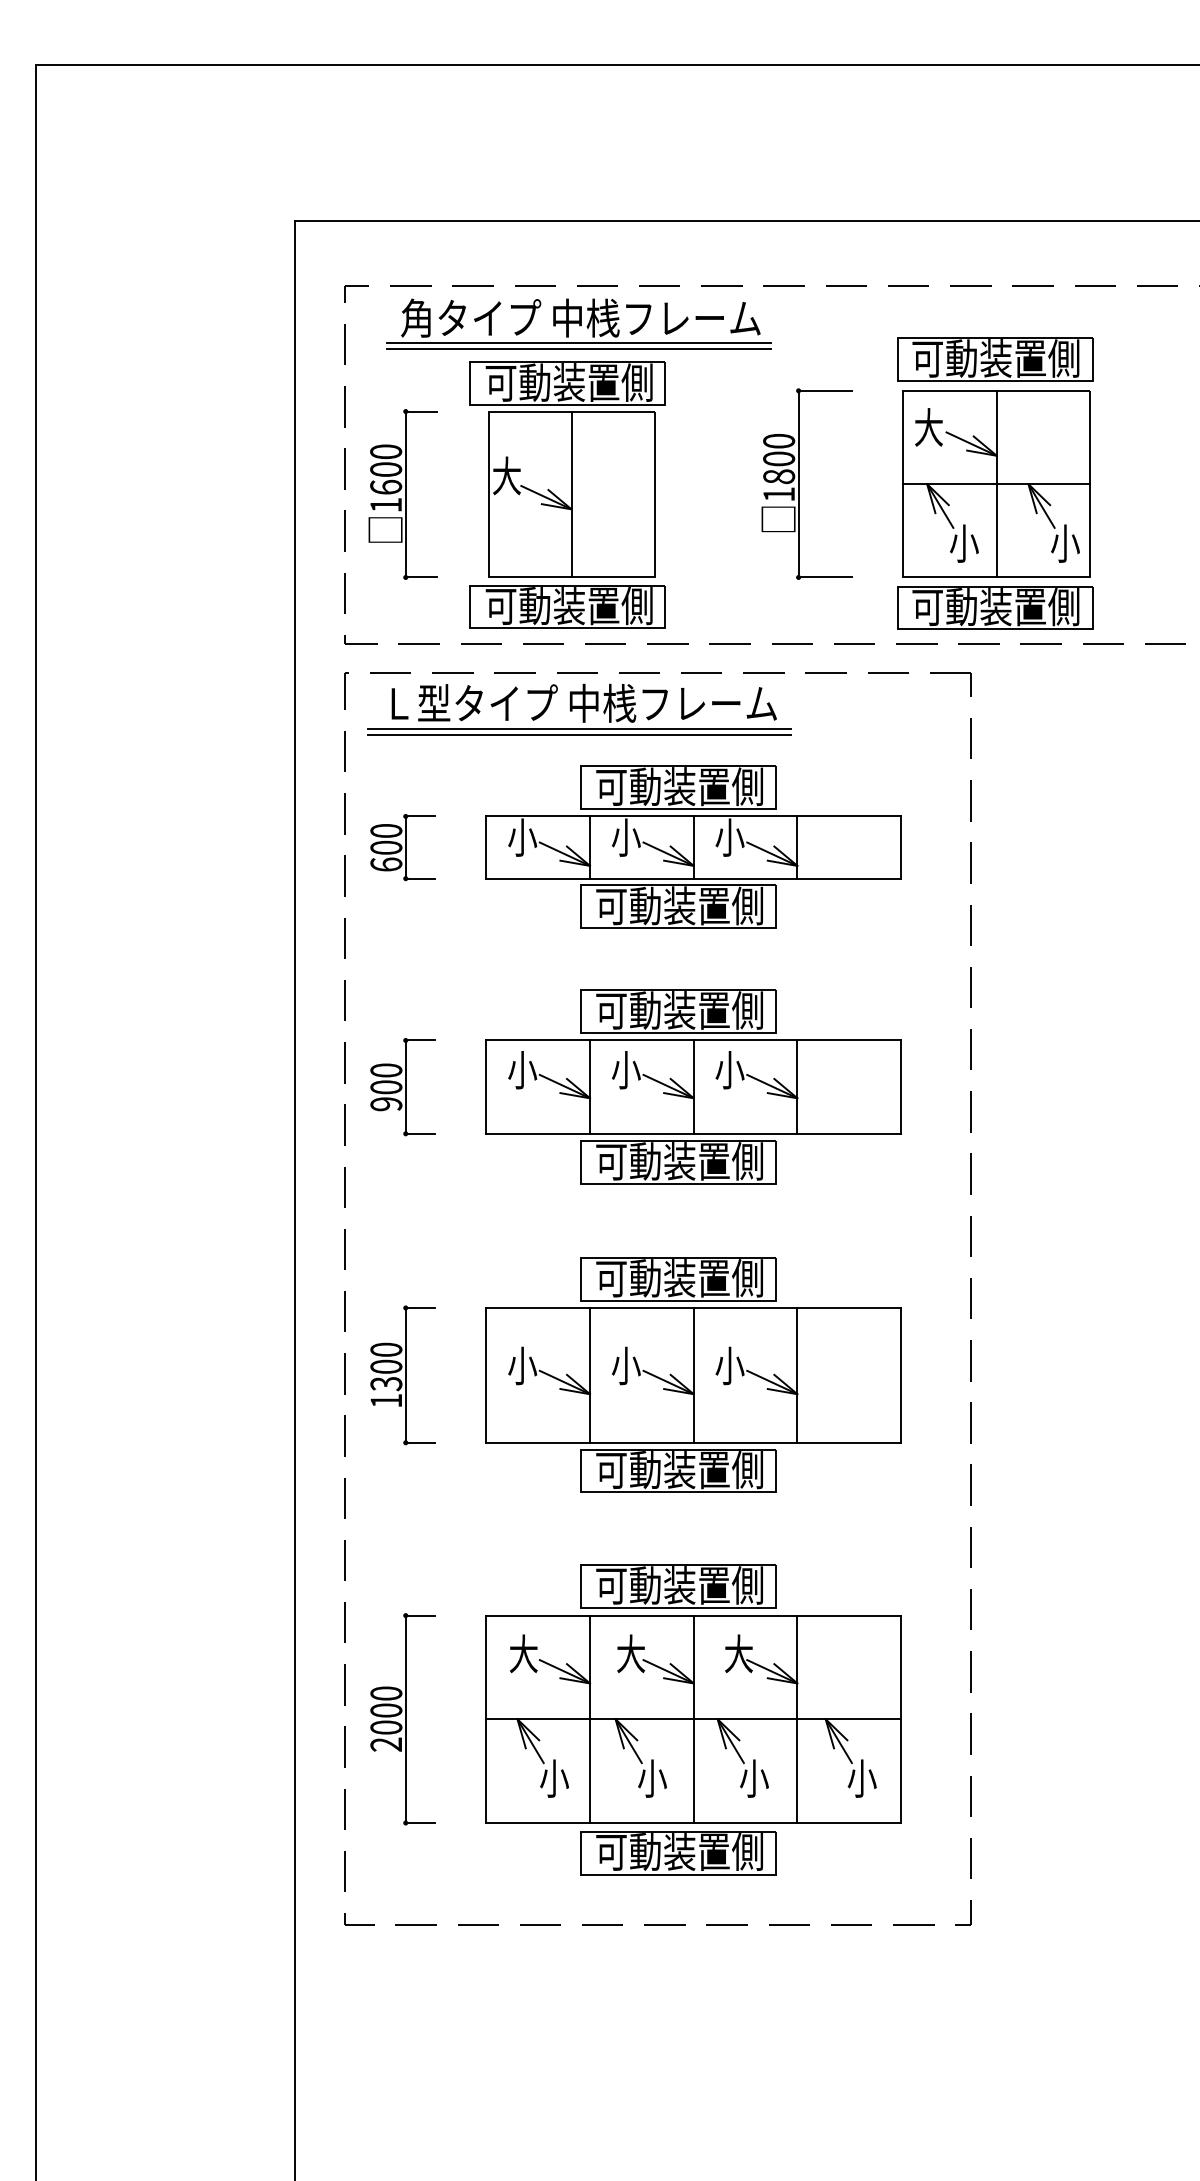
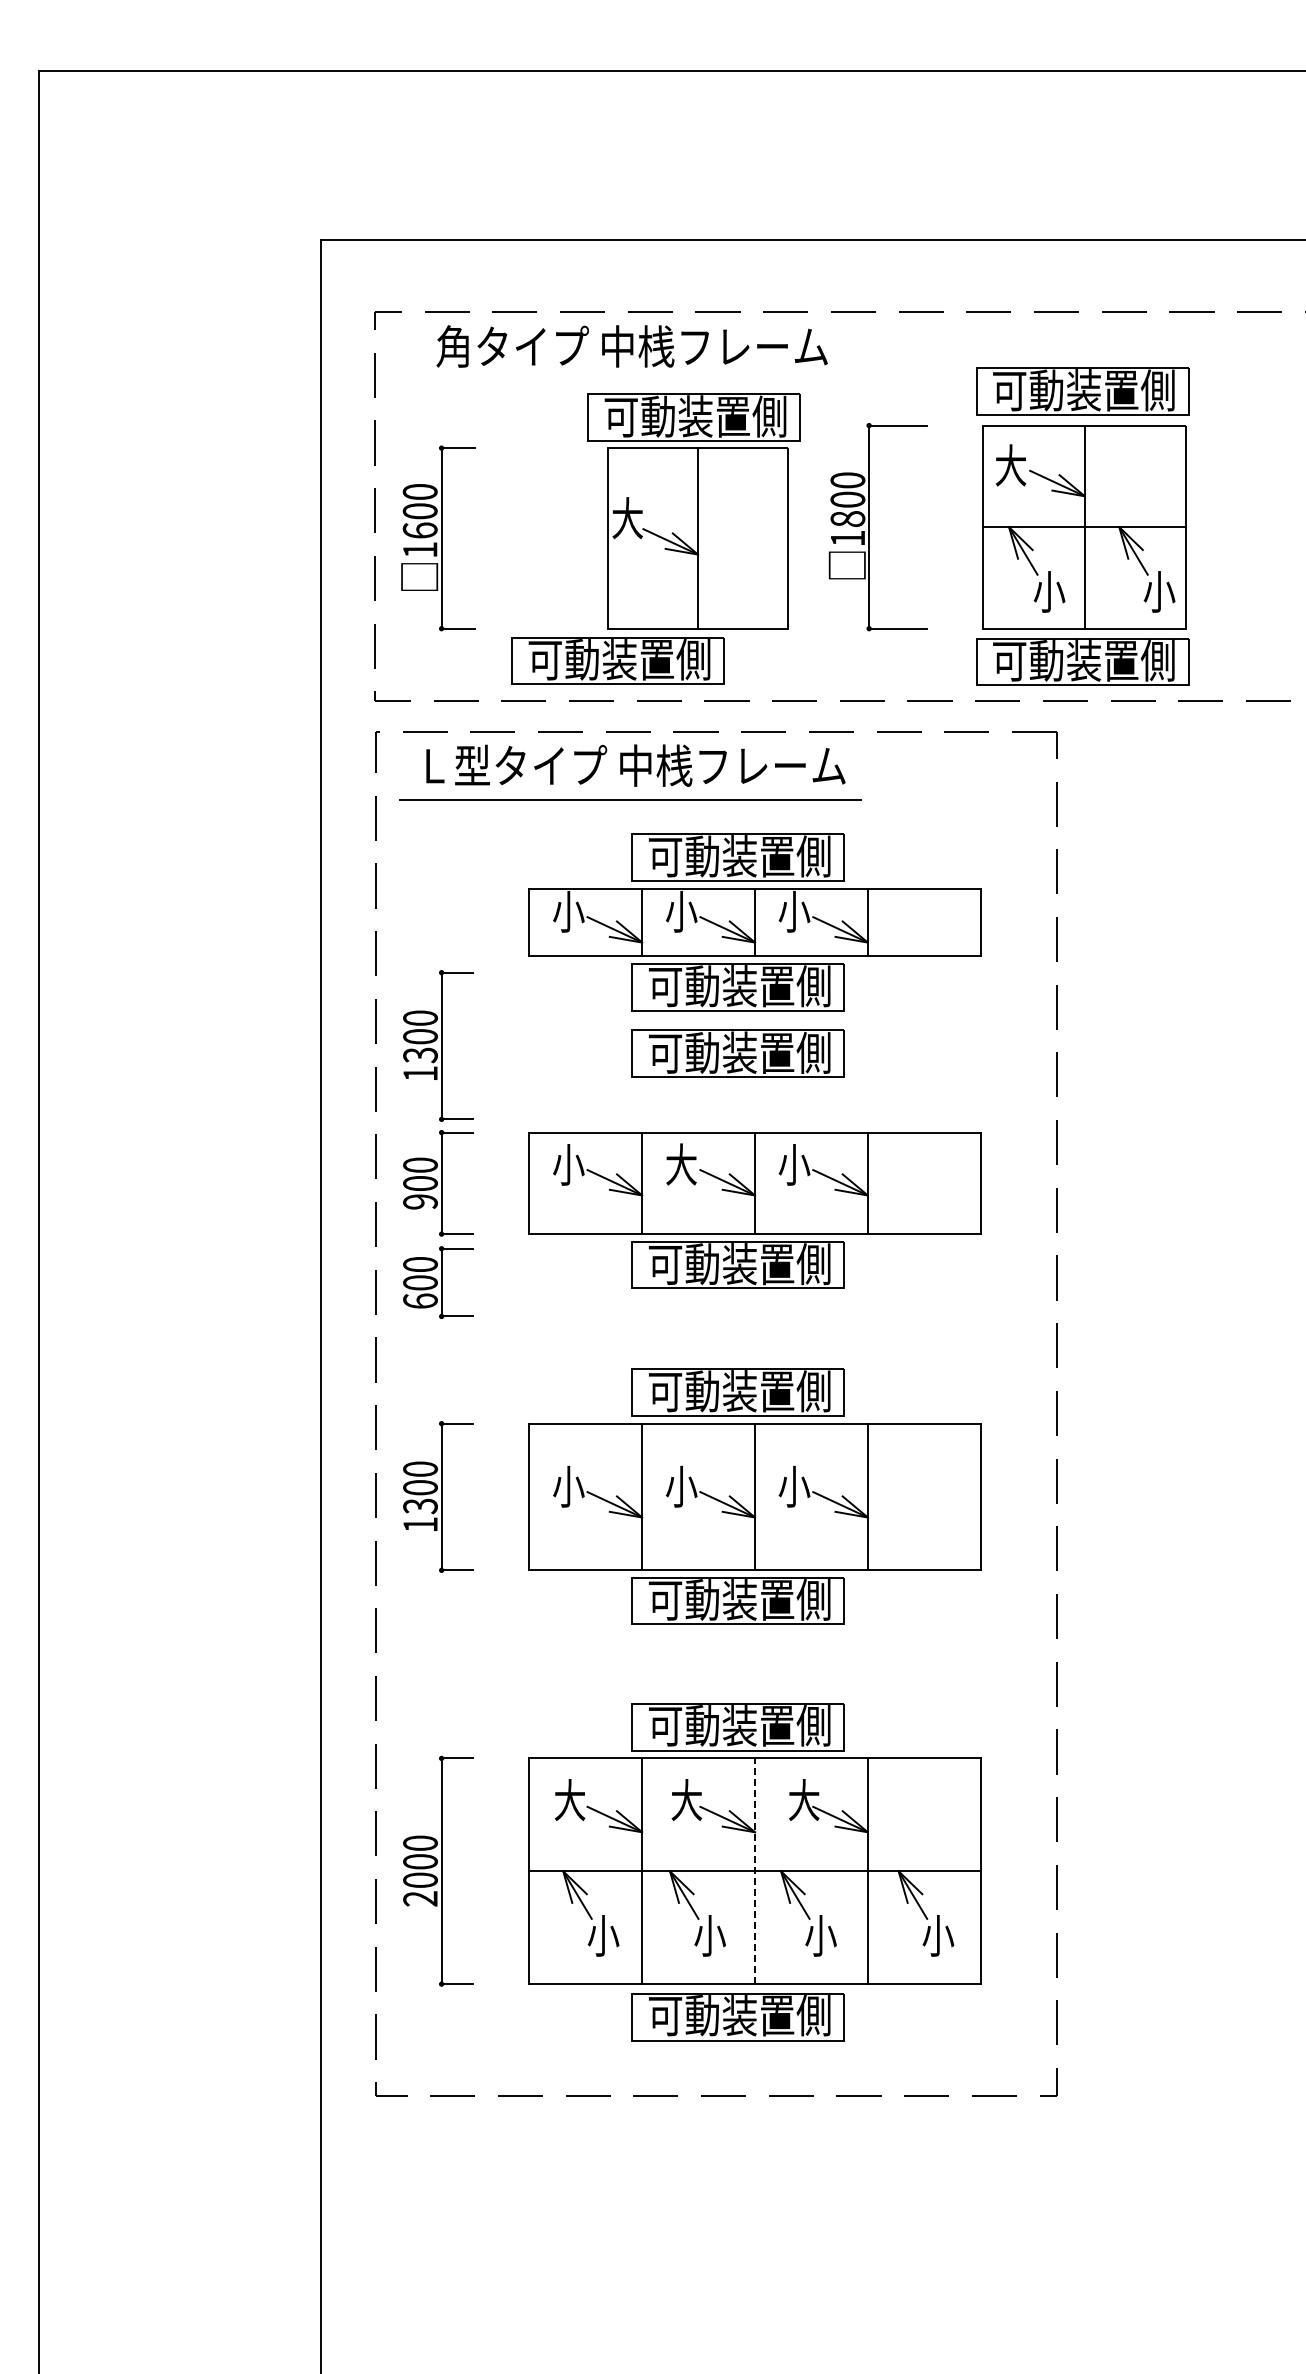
line: (579, 343) -> (630, 374), removed
line: (579, 348) -> (630, 379), removed
part: (567, 469) -> (693, 511), moved
line: (579, 728) -> (630, 793), removed
part: (402, 847) -> (438, 1282), moved
part: (402, 960) -> (438, 1045), added
part: (677, 1011) -> (737, 1053), moved
text: (626, 1069) -> (681, 1164), 小 -> 大
line: (694, 1719) -> (755, 1871), solid -> dashed

